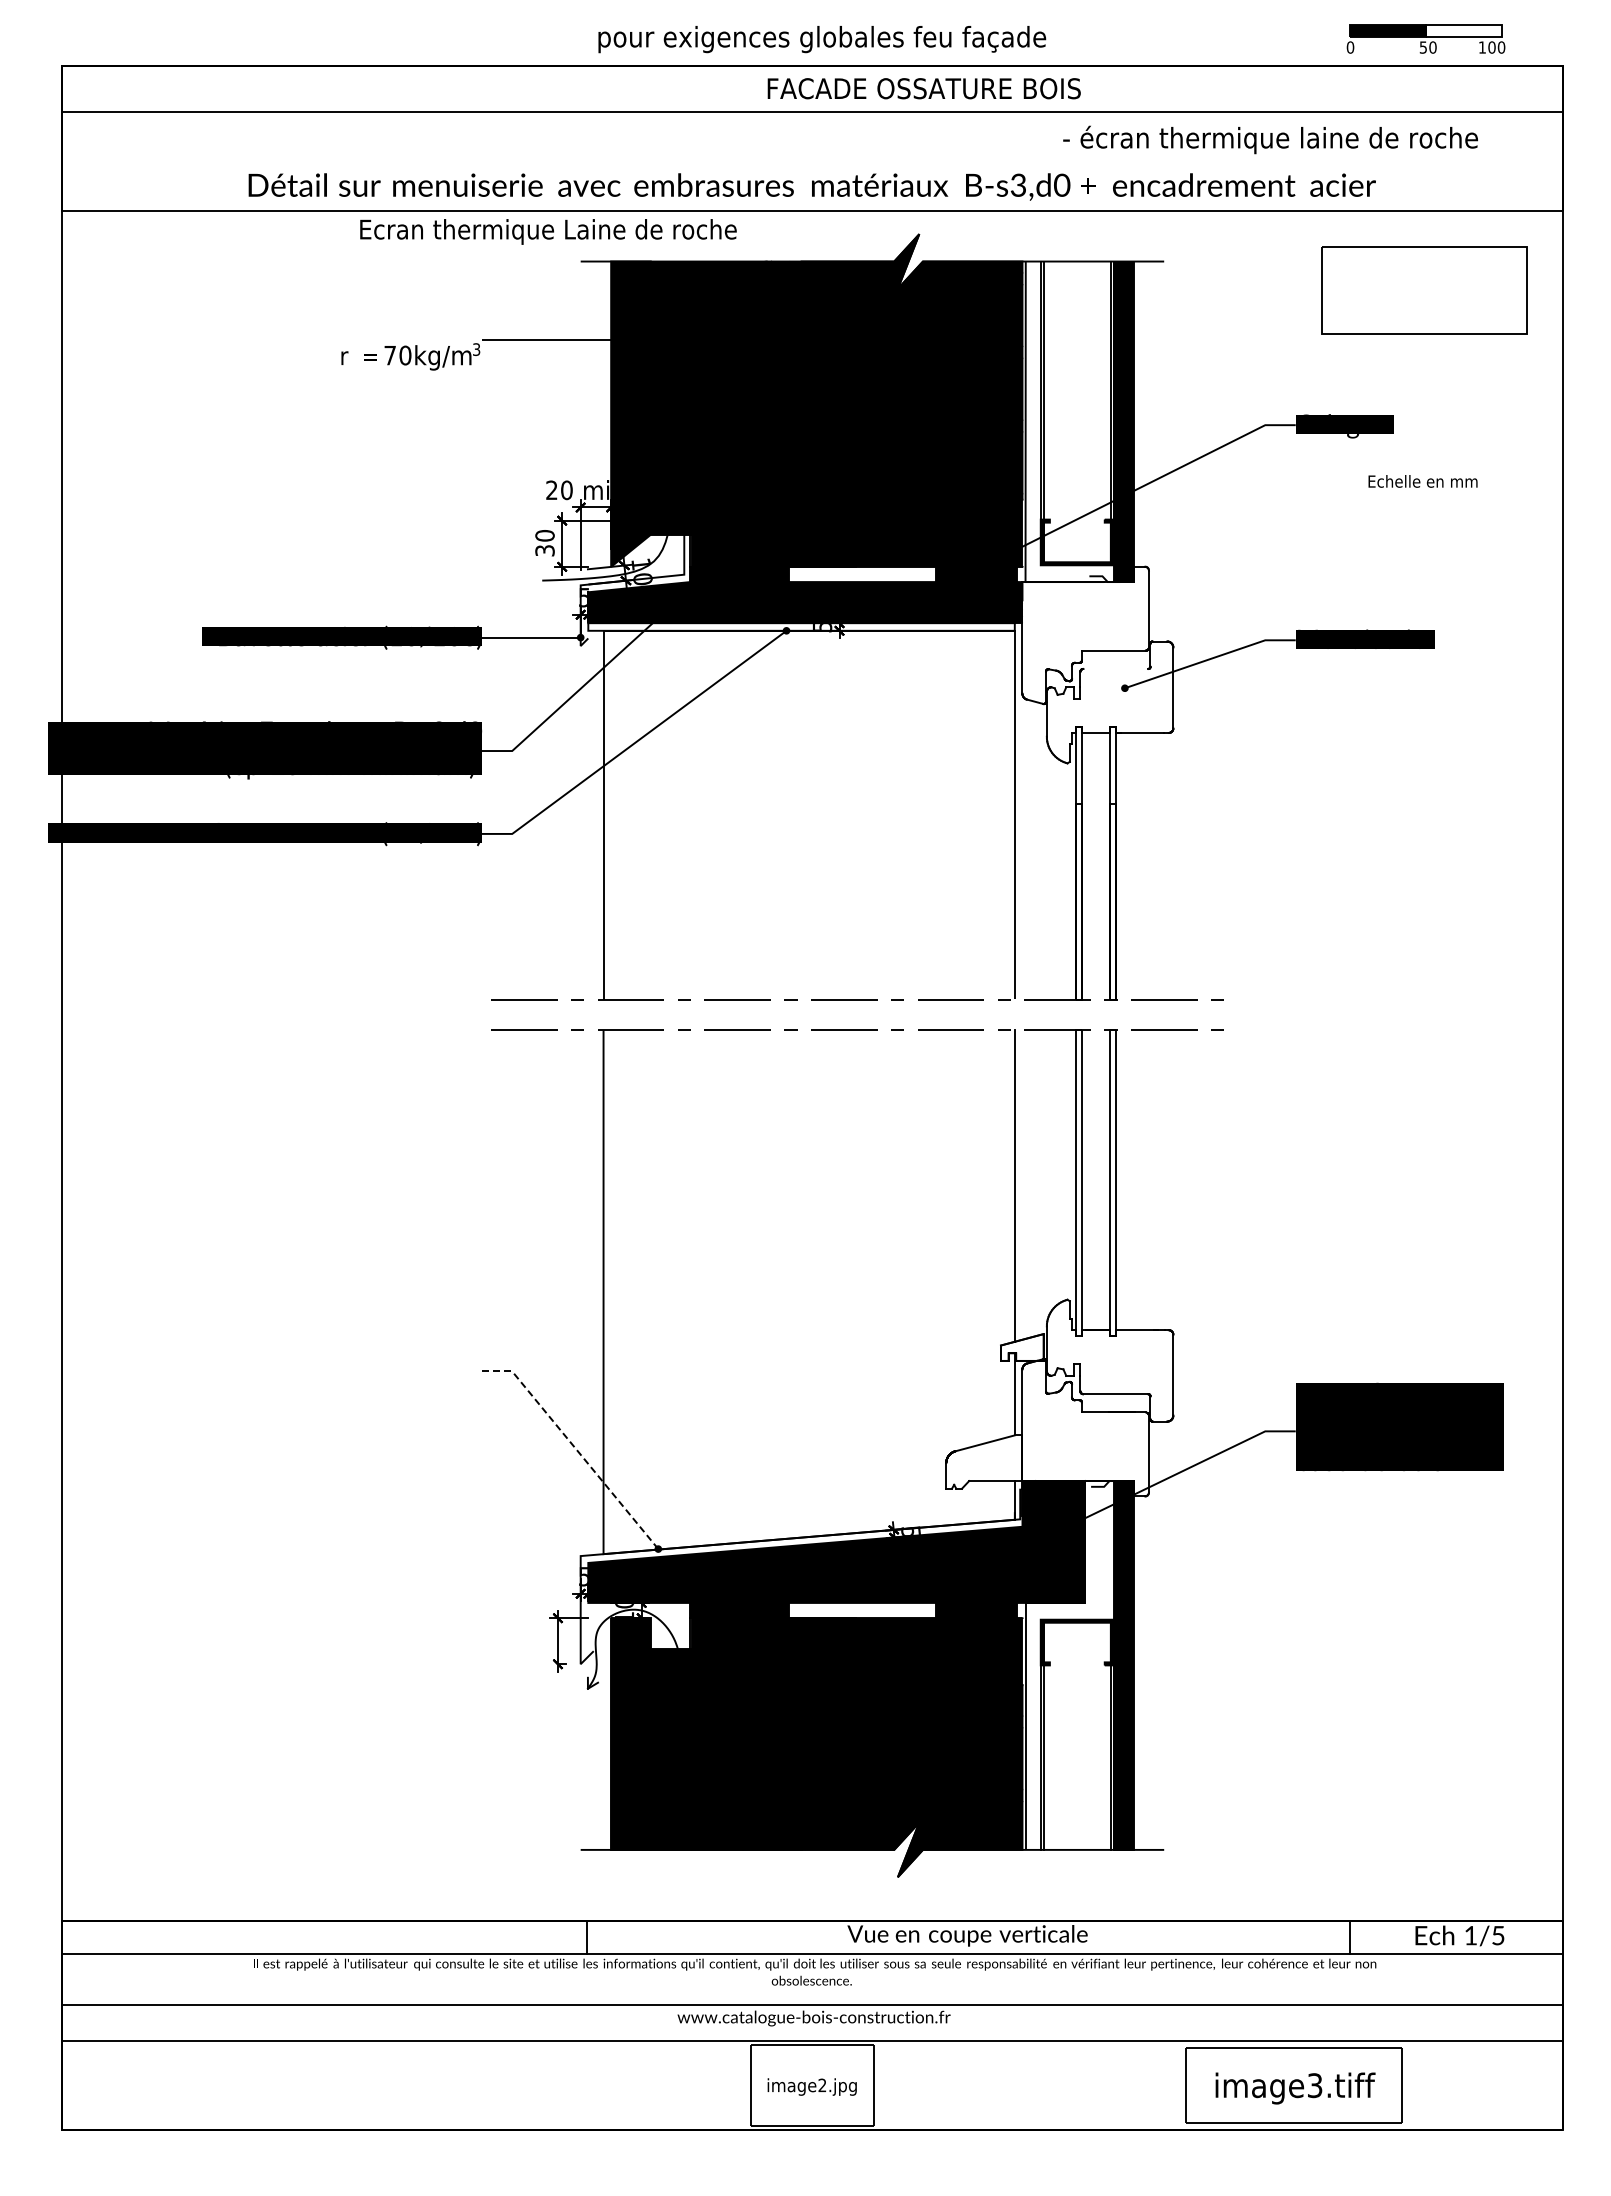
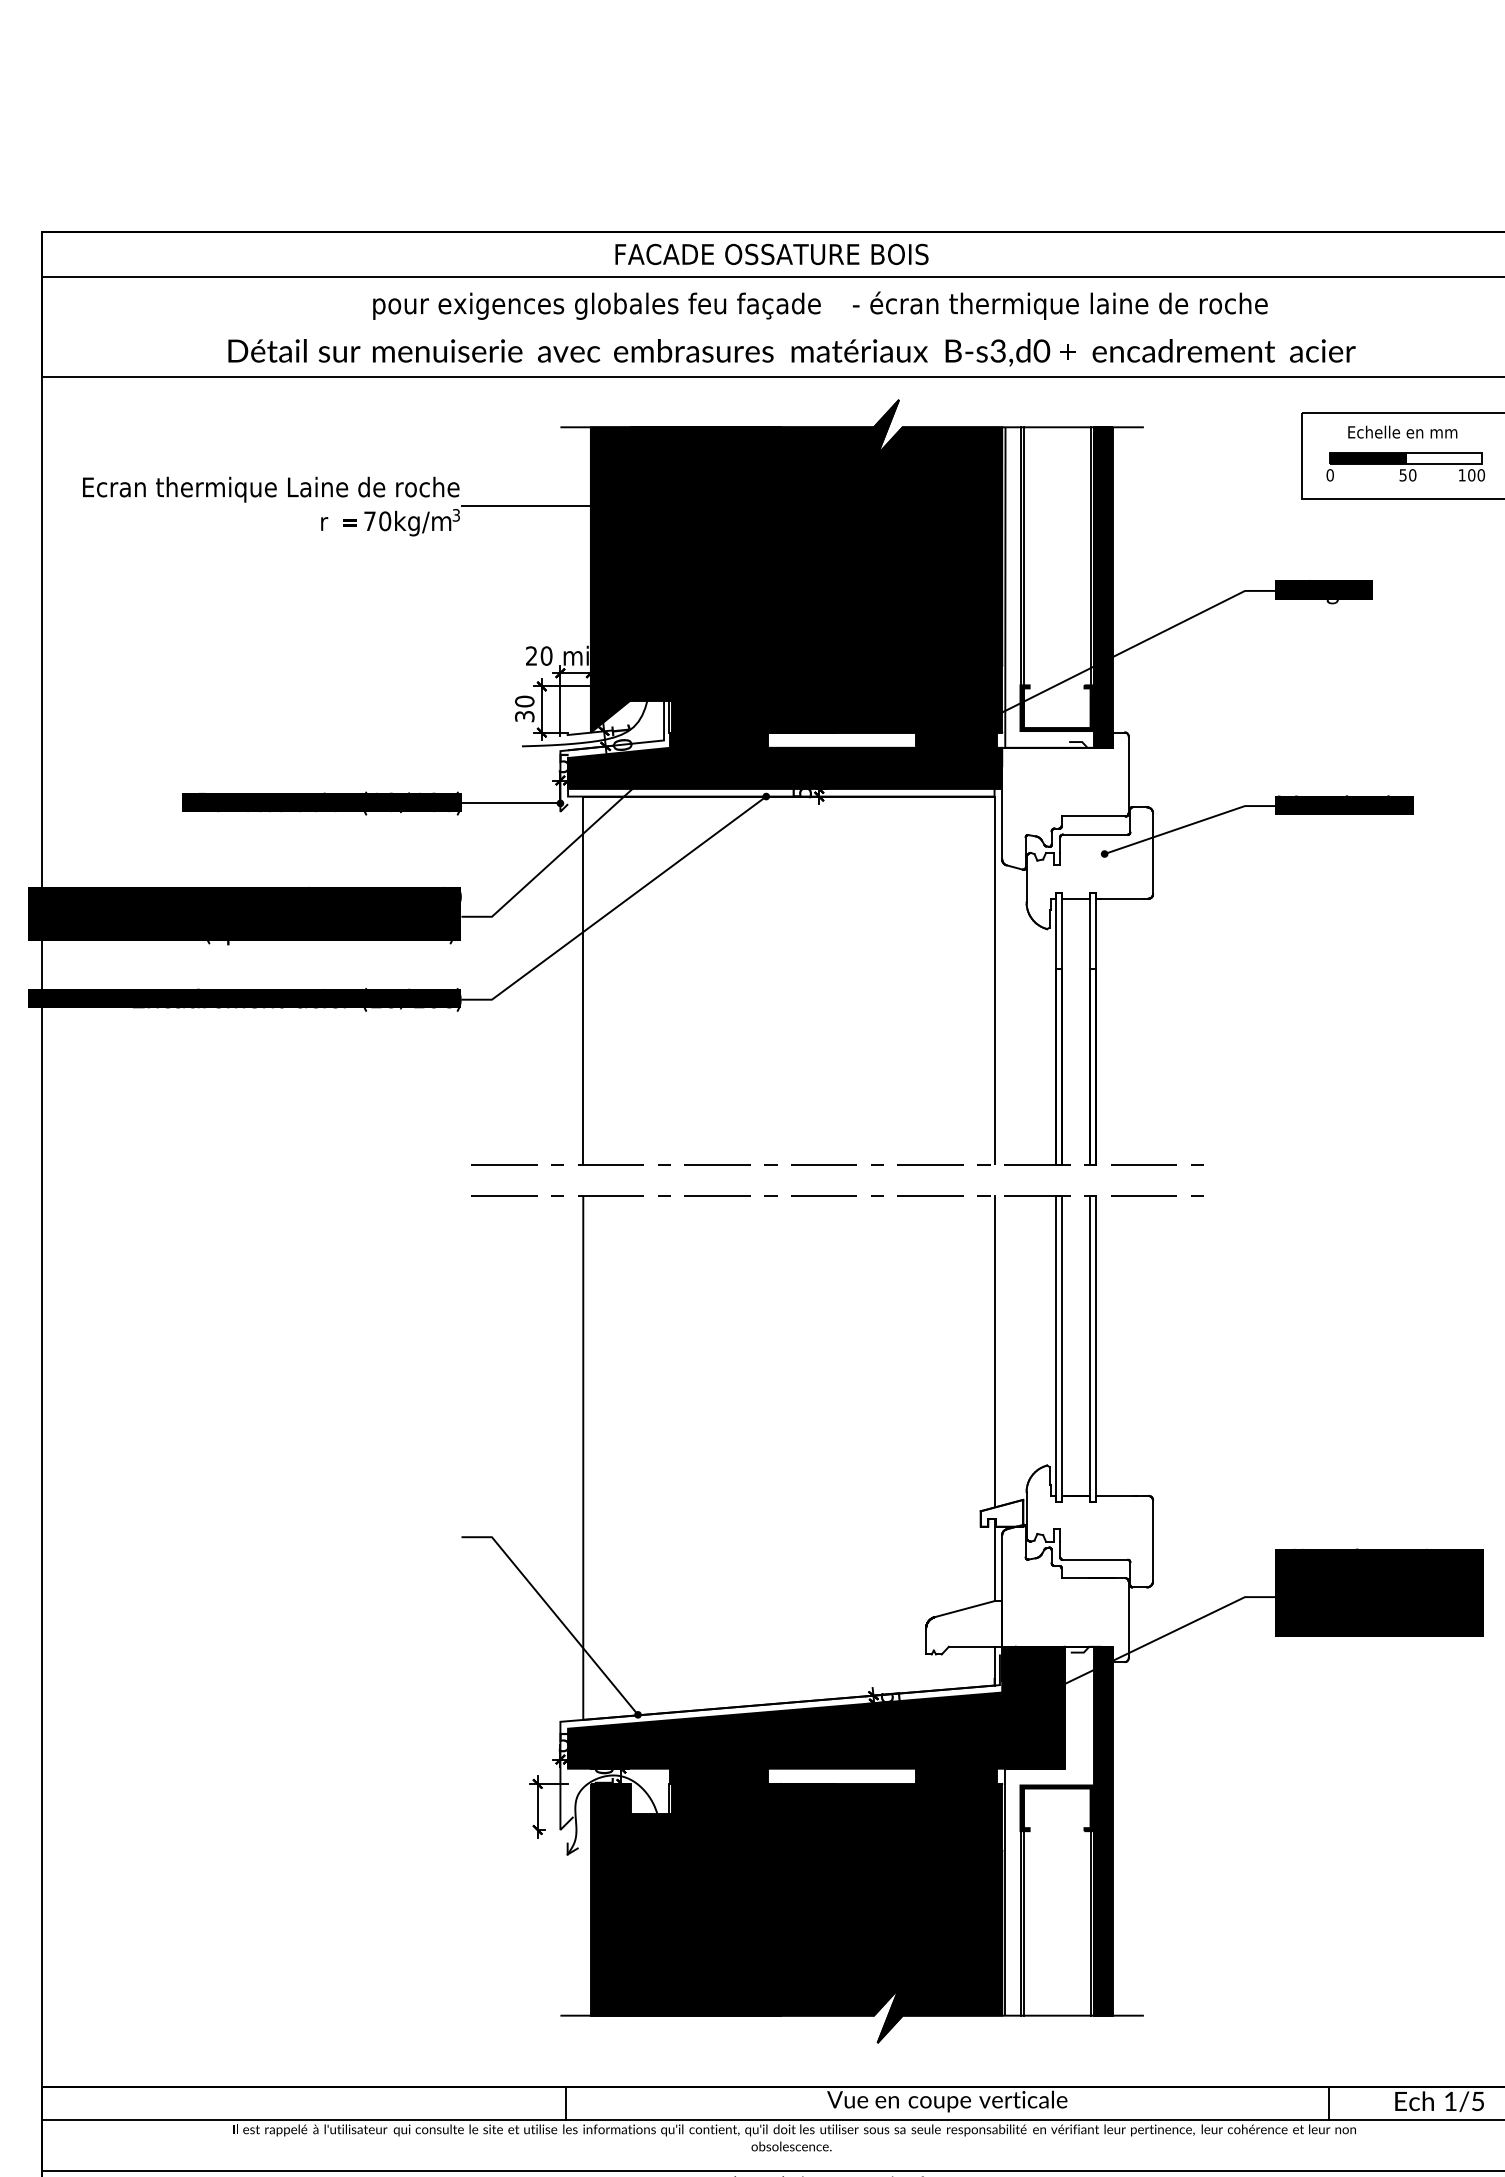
part: (1425, 38) -> (1405, 466), moved
text: (822, 39) -> (597, 306), moved
text: (923, 88) -> (771, 254), moved
text: (1270, 139) -> (1060, 305), moved
text: (548, 231) -> (271, 489), moved
text: (1422, 481) -> (1402, 432), moved
line: (1115, 668) -> (1095, 834), added
line: (575, 1447) -> (555, 1613), dashed -> solid

